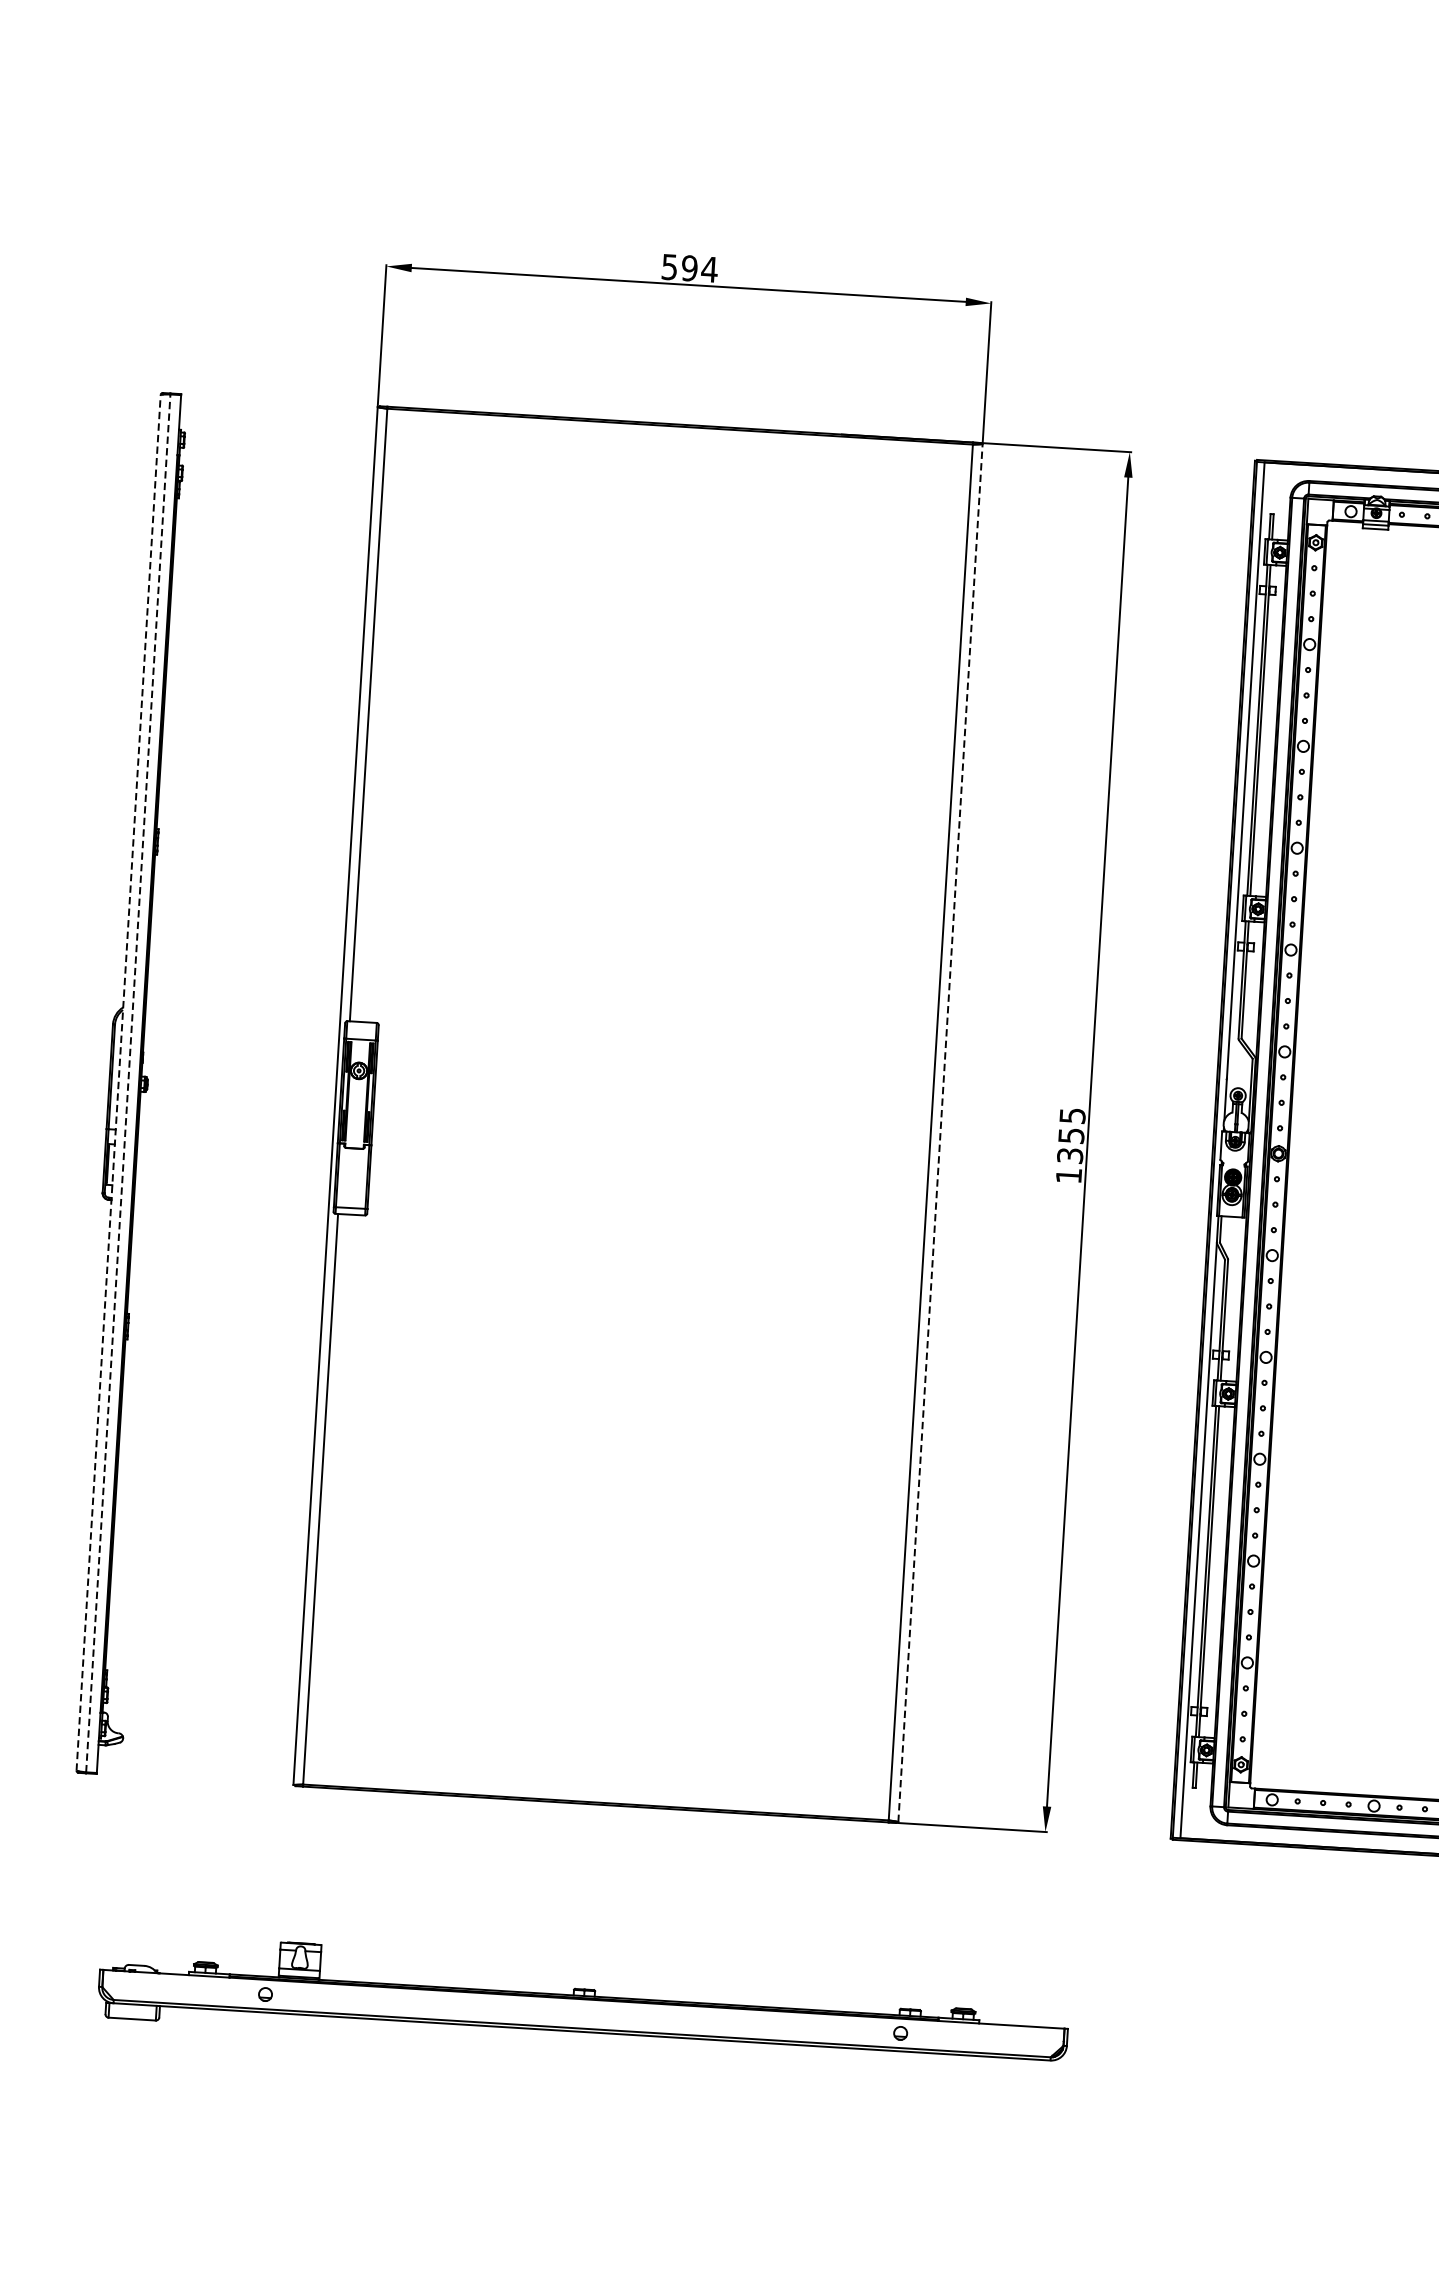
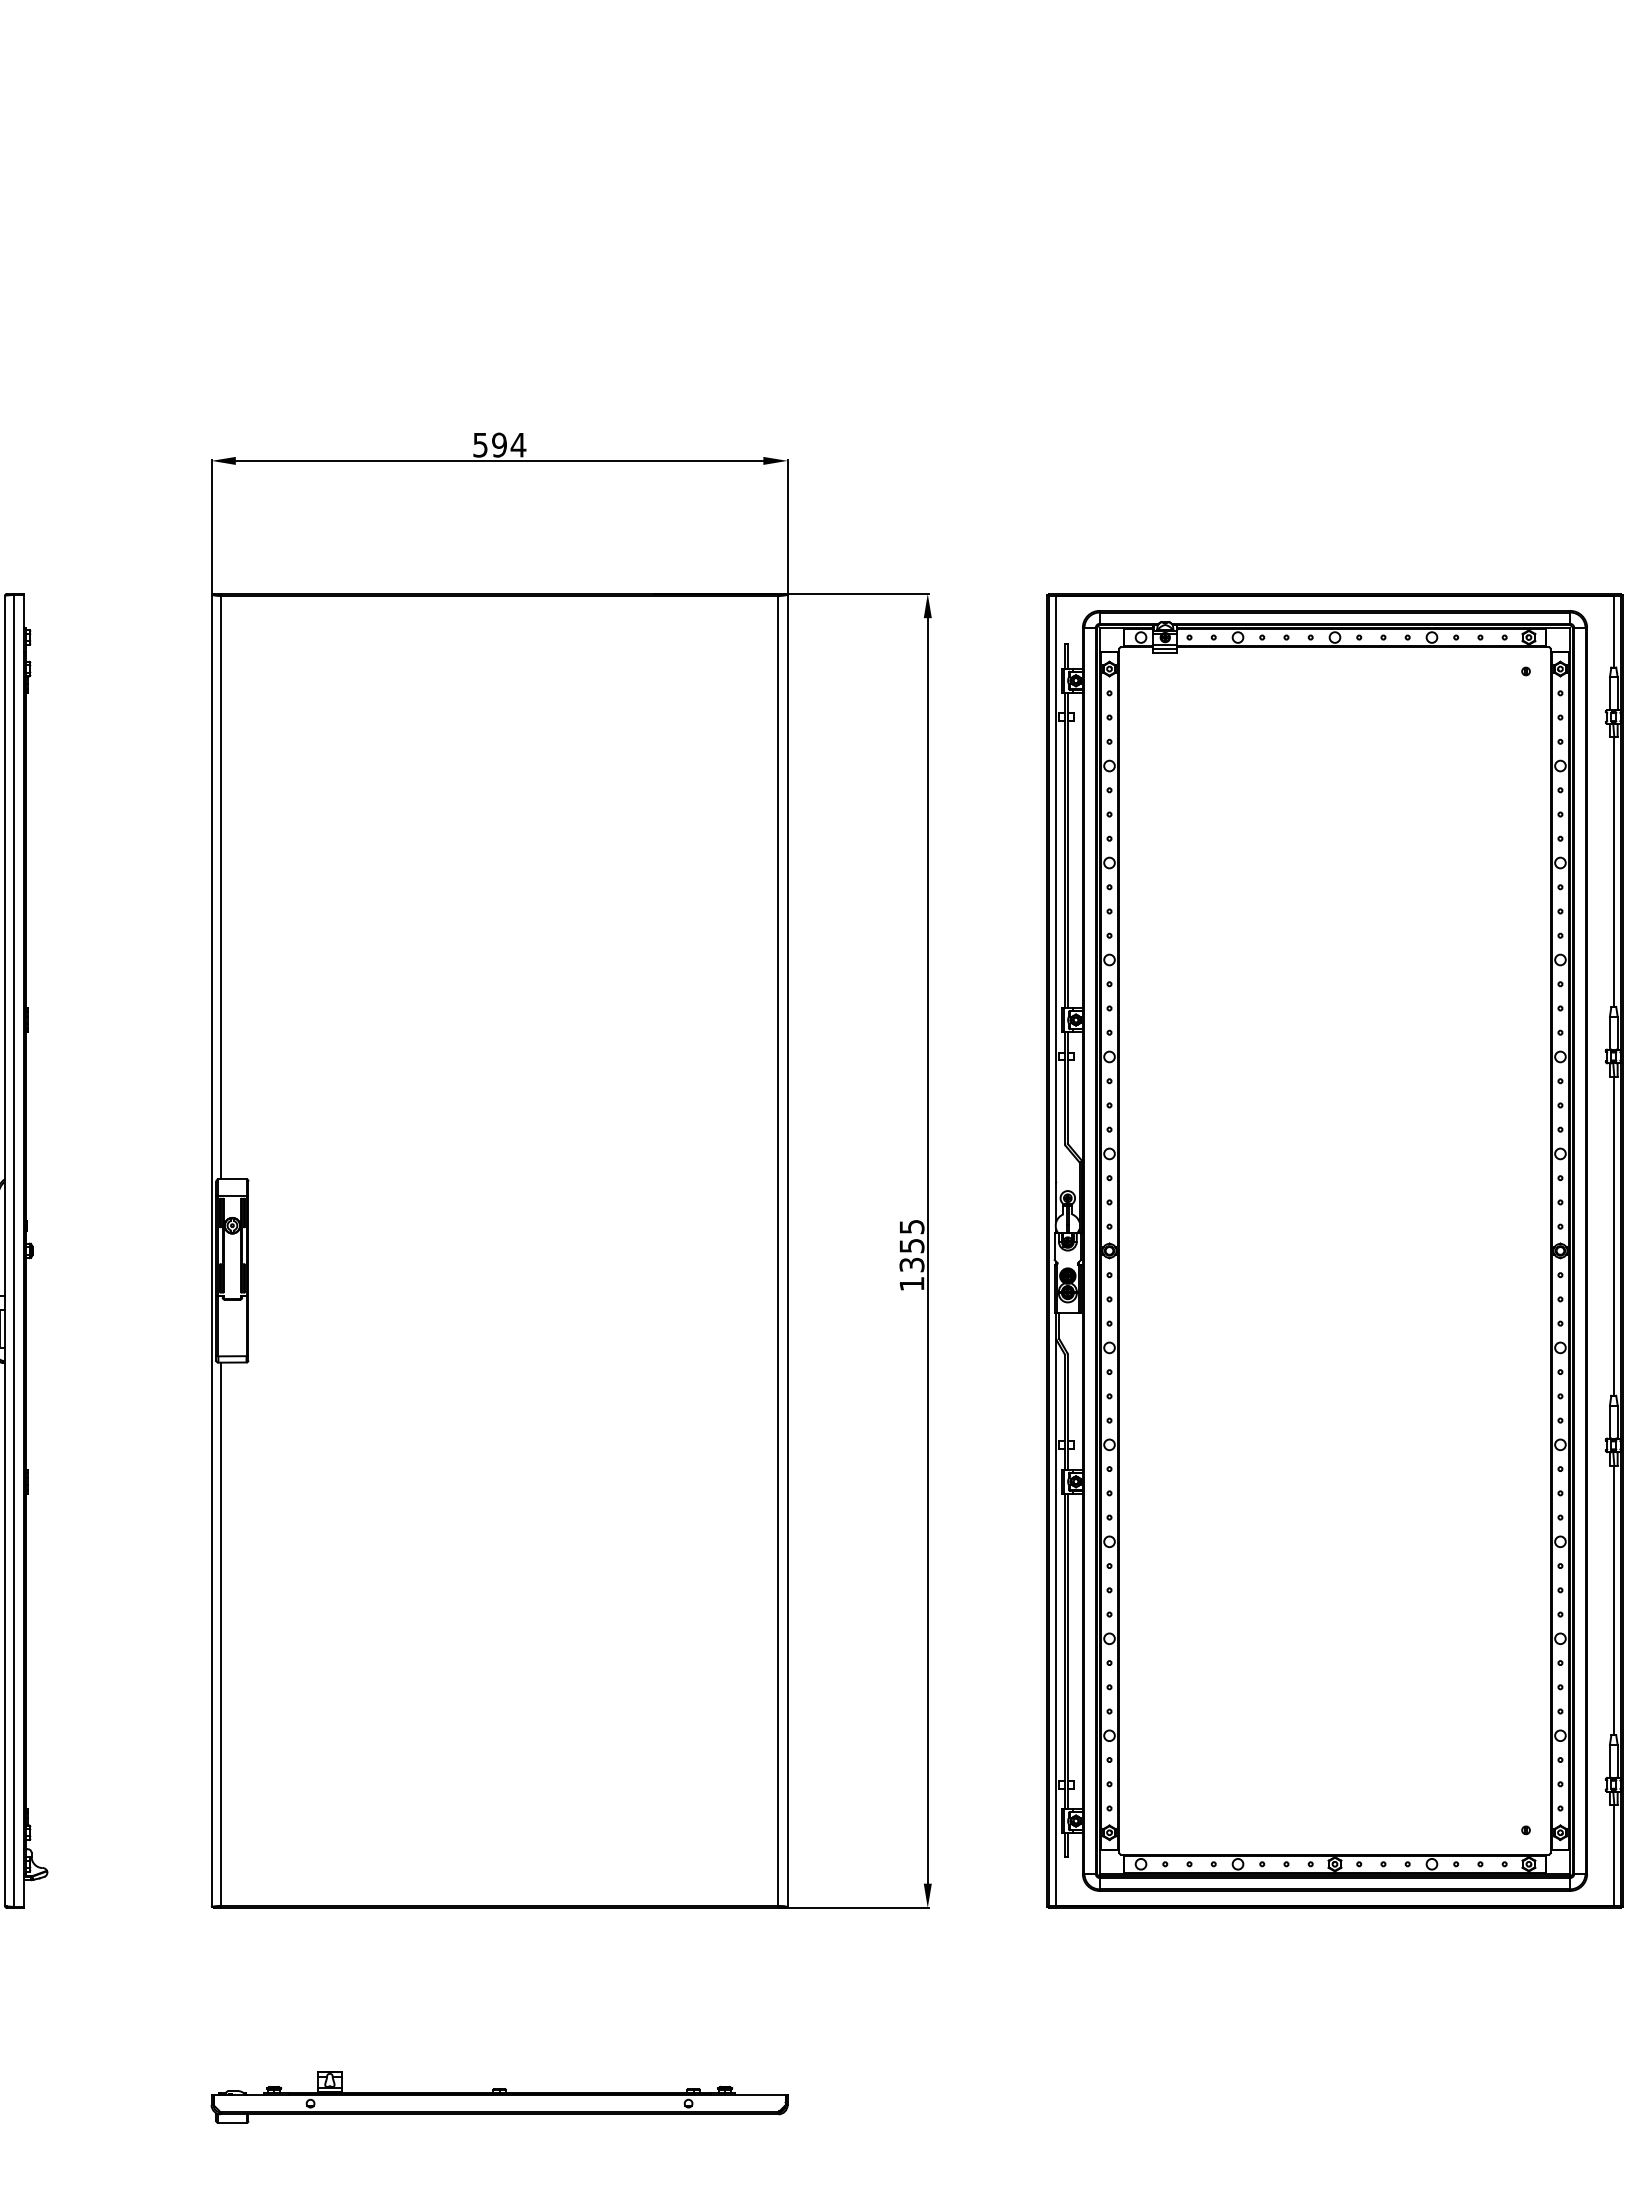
line: (119, 1082) -> (5, 1250), dashed -> solid
line: (128, 1082) -> (14, 1250), dashed -> solid
line: (940, 1132) -> (787, 1250), dashed -> solid
part: (583, 2003) -> (499, 2097), size x0.62

